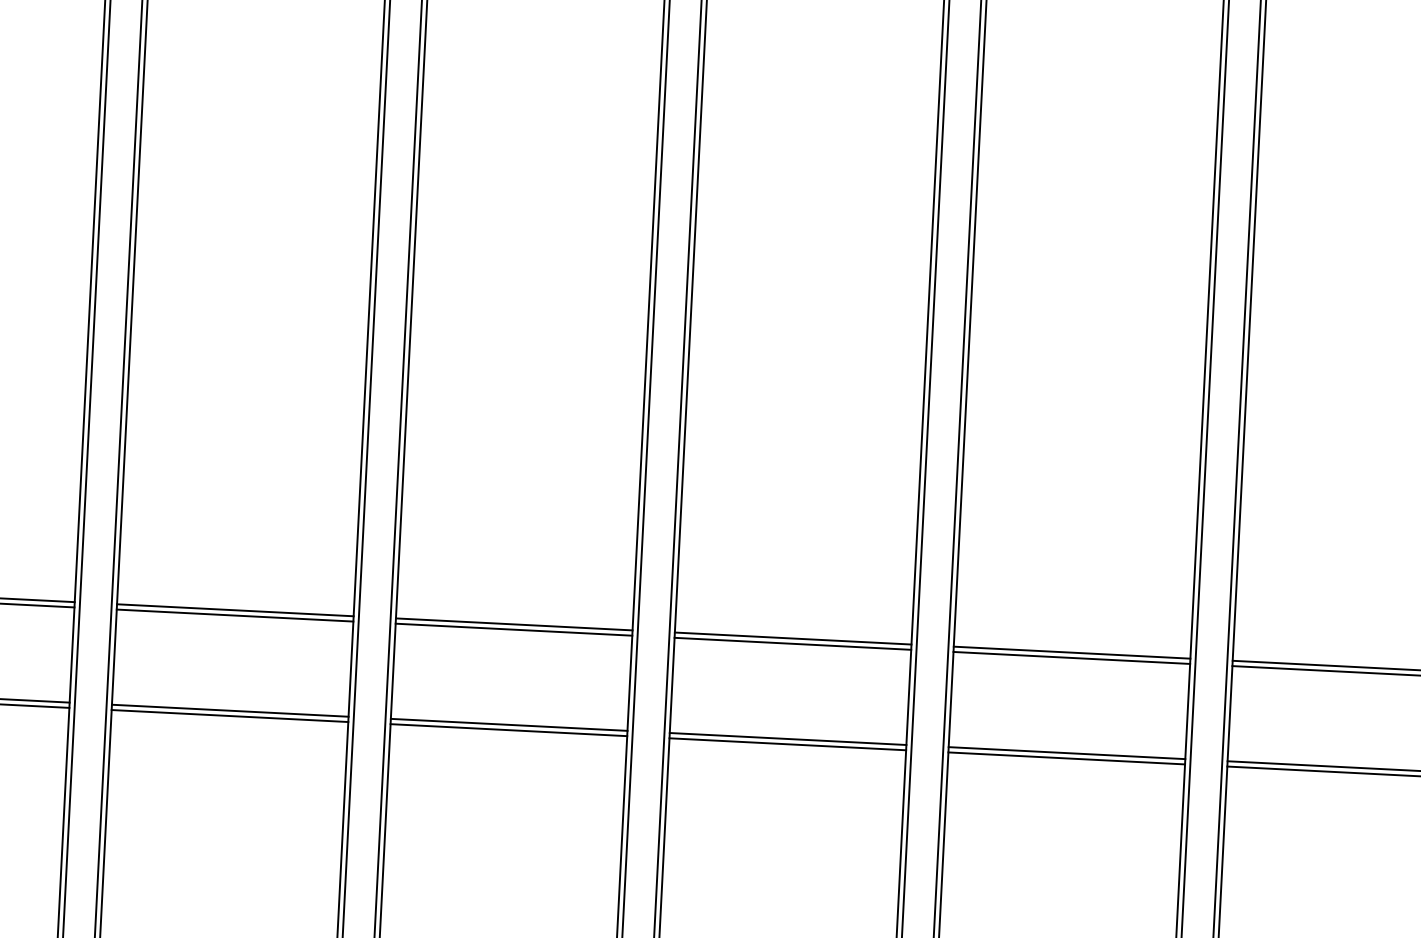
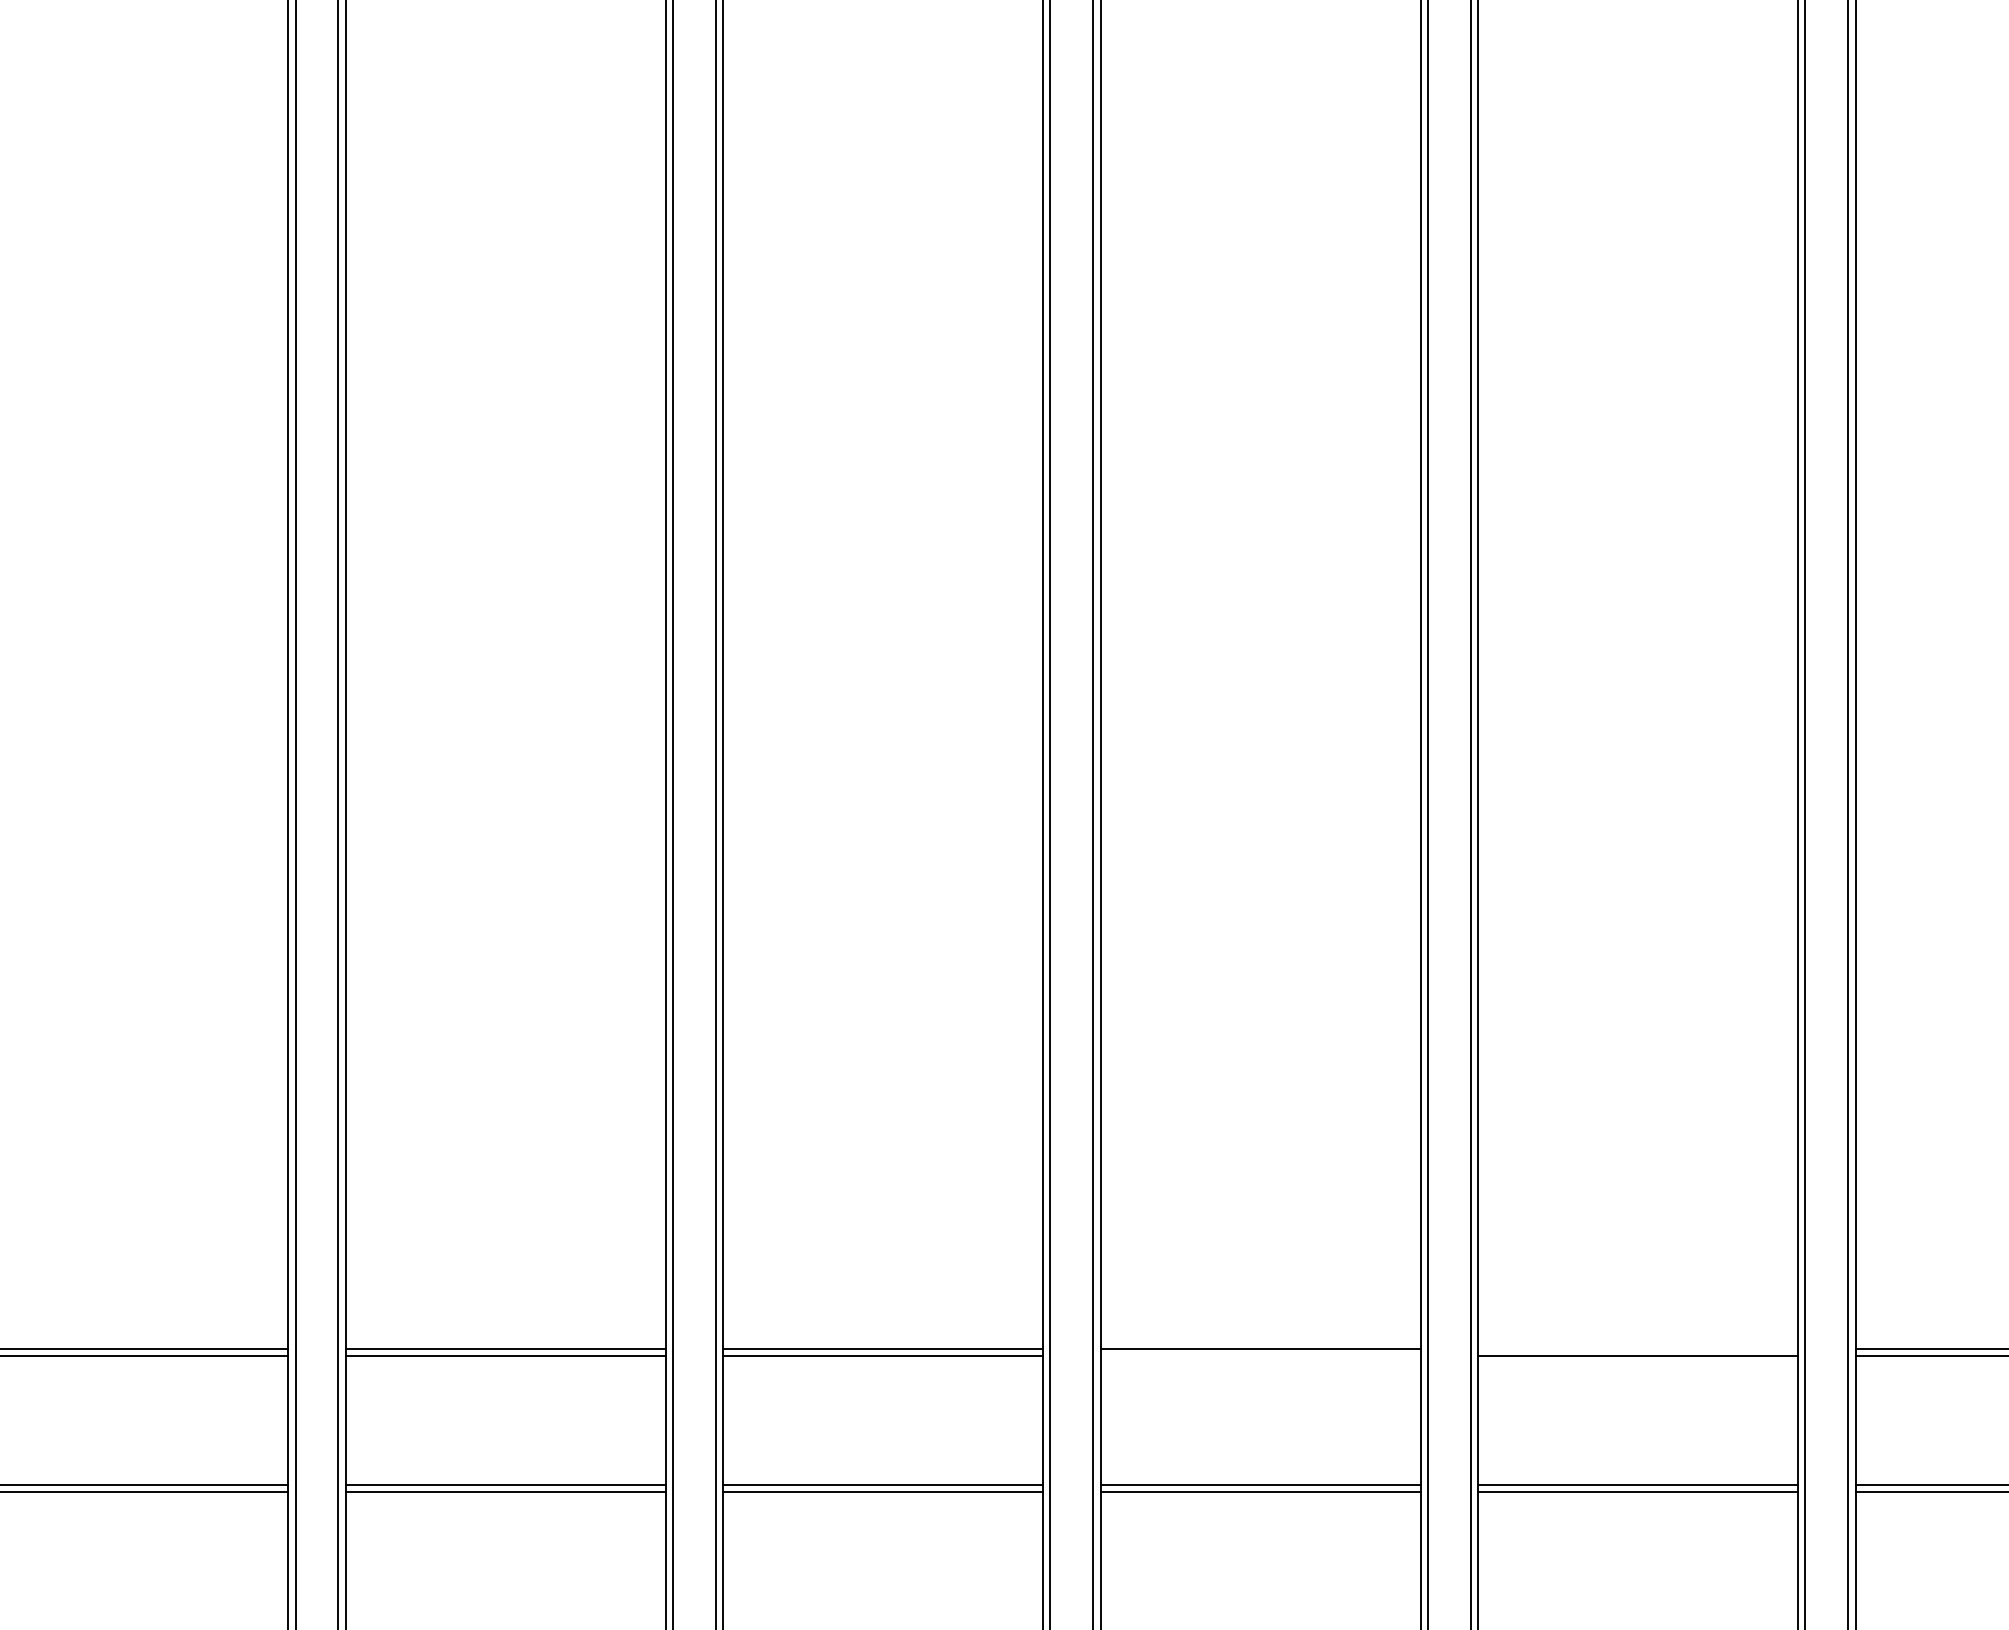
line: (792, 643) -> (1260, 1356), removed
line: (1072, 652) -> (1638, 1349), removed

